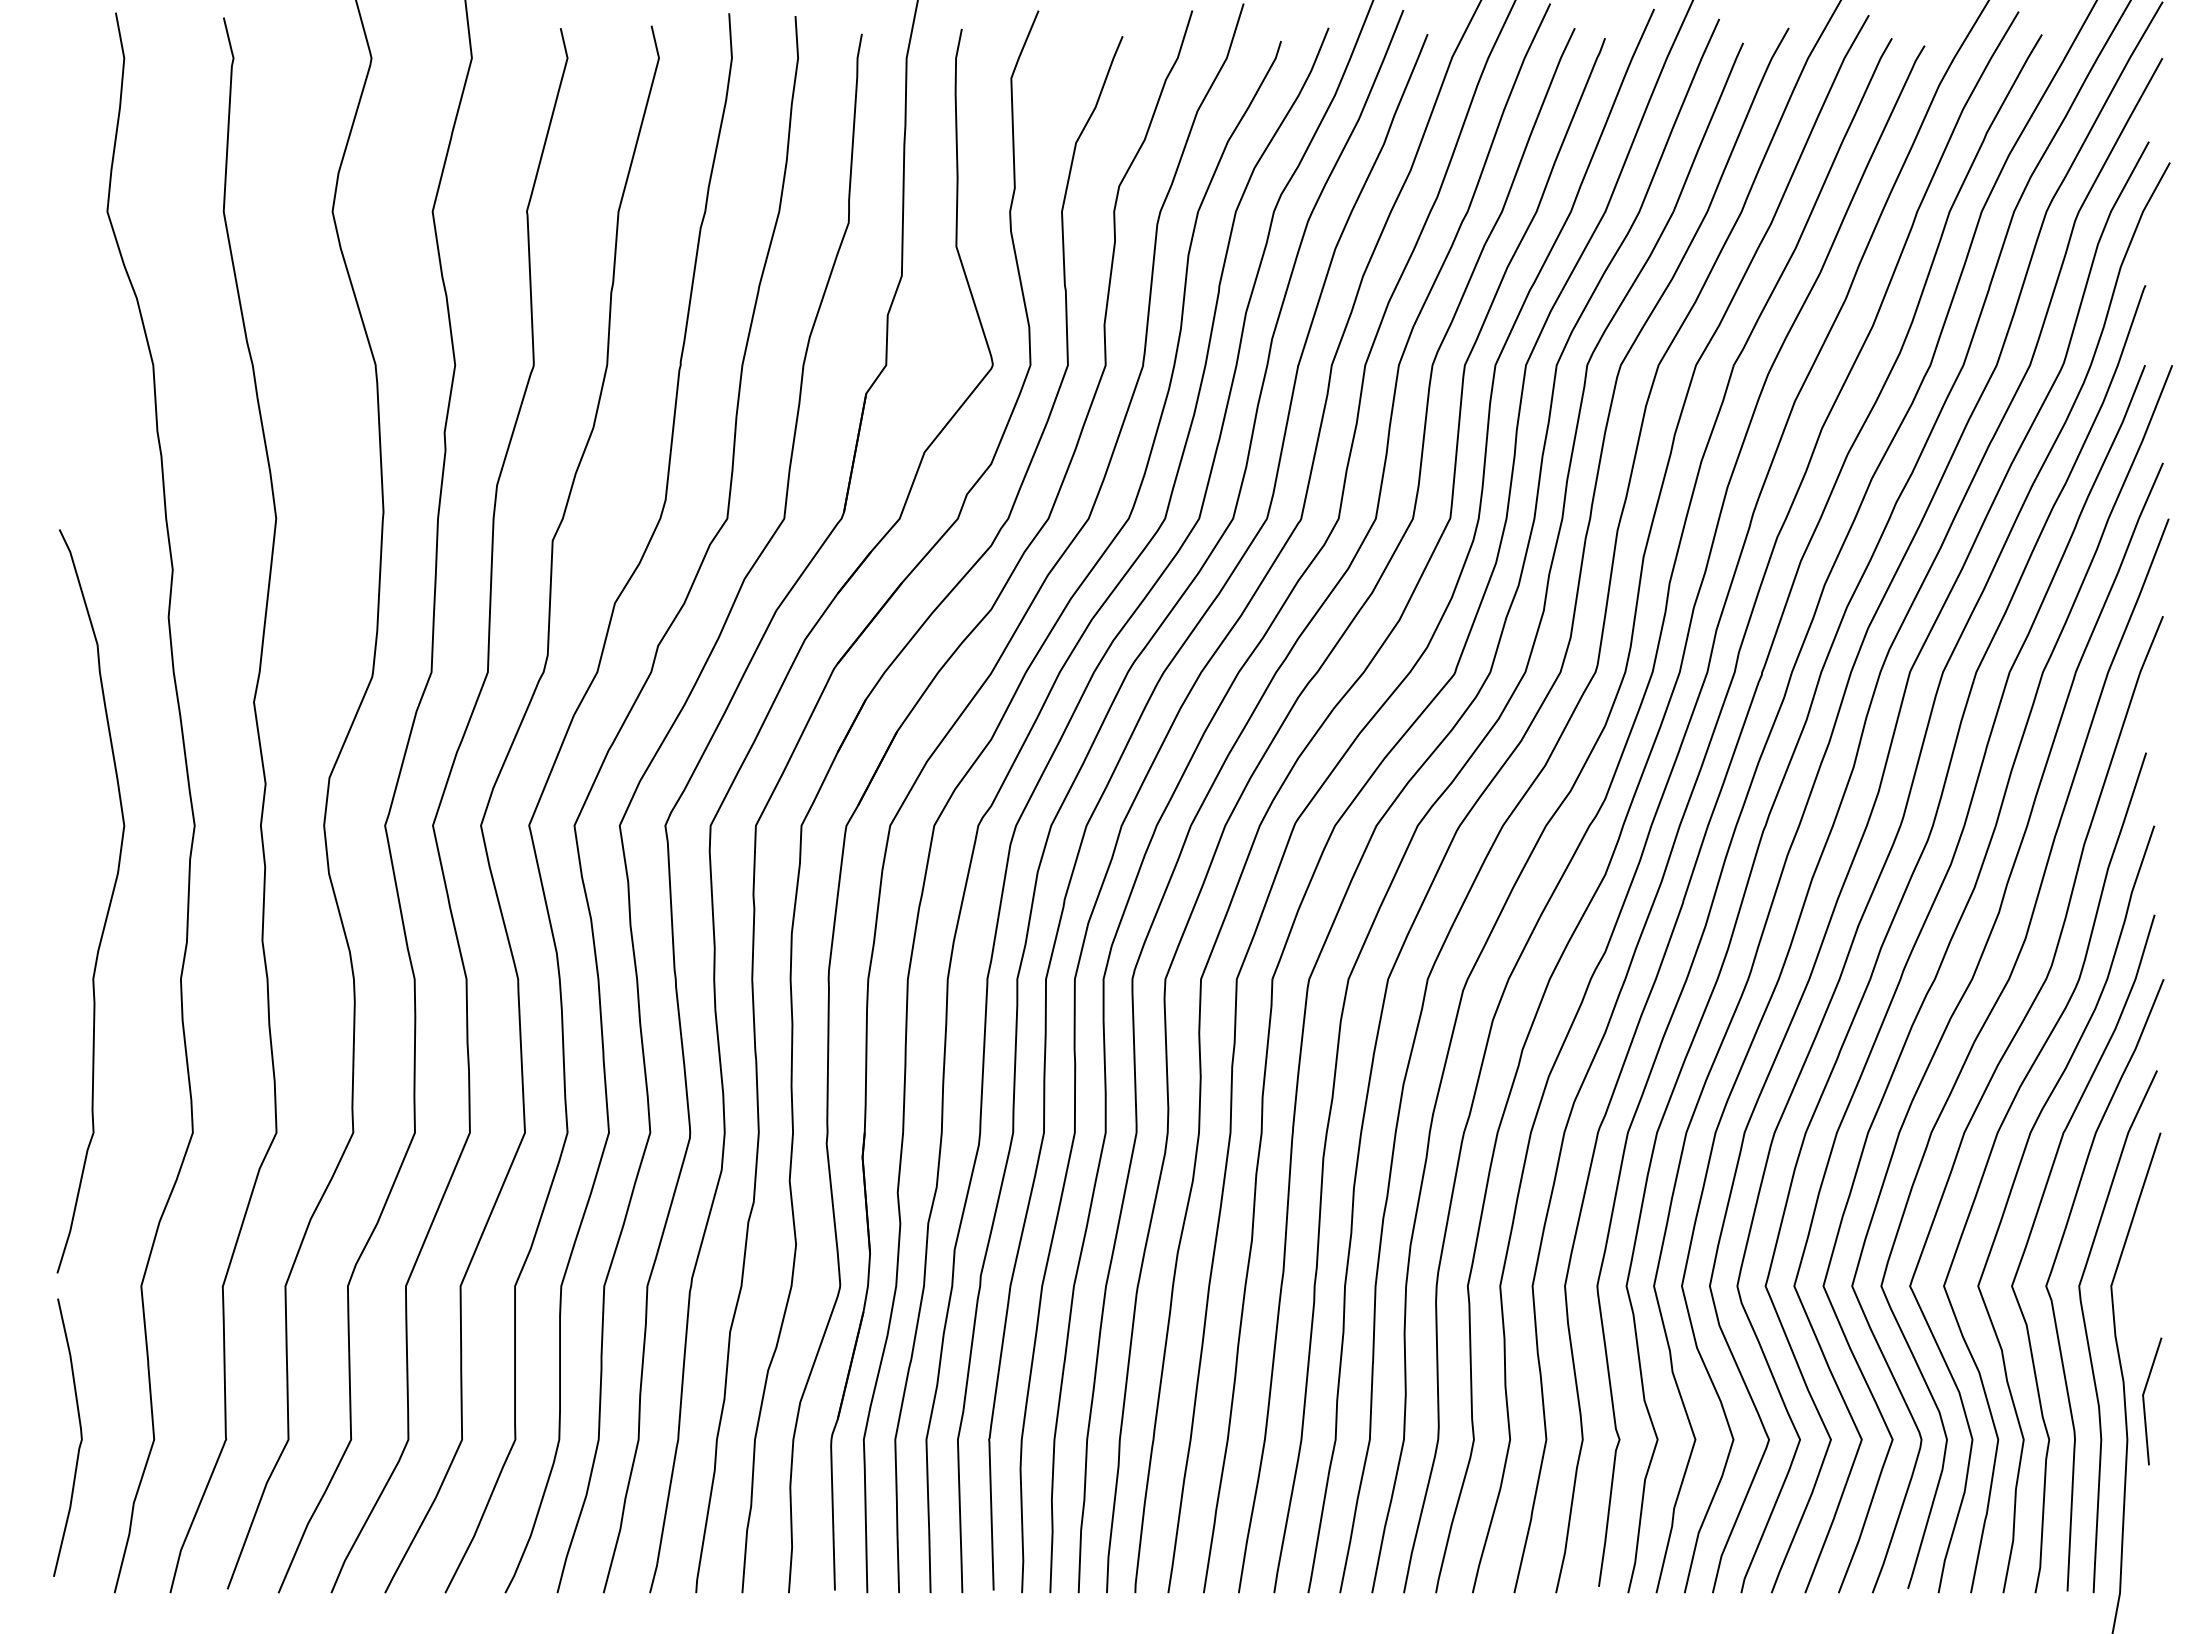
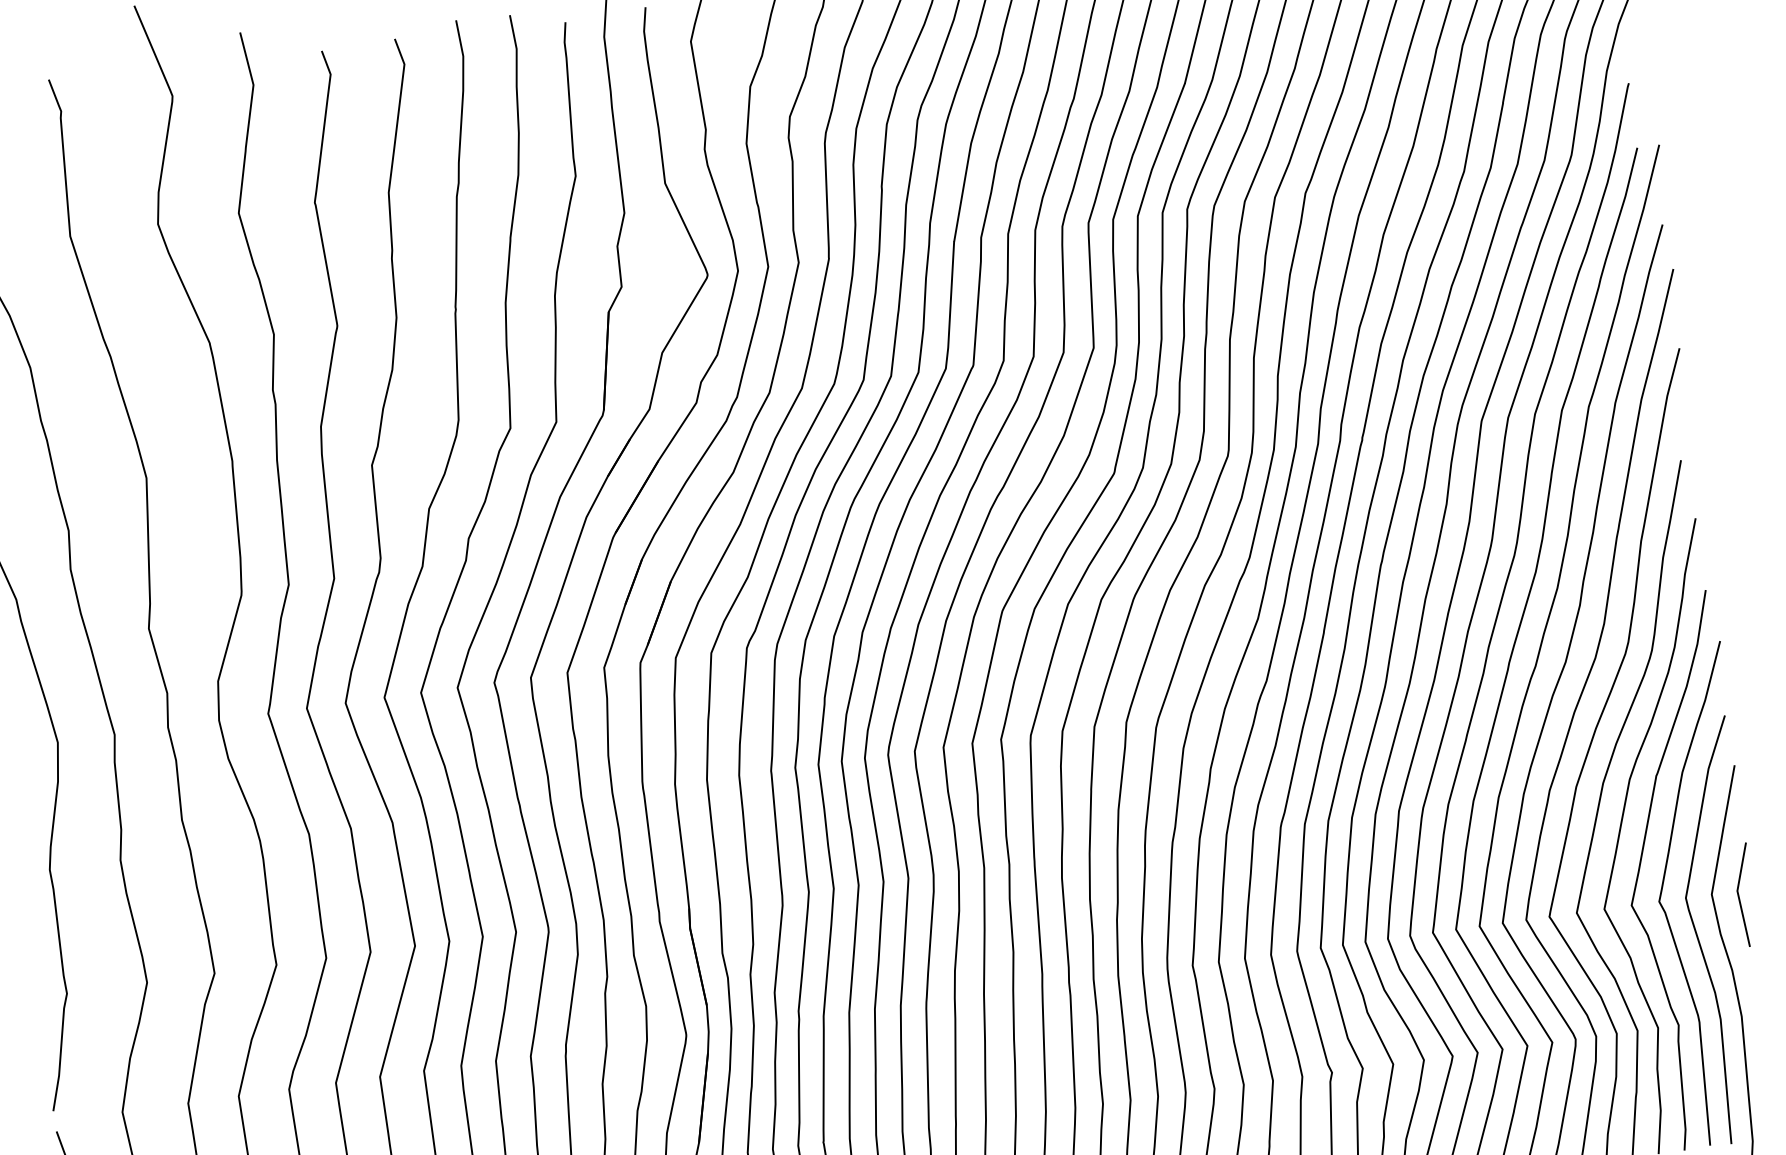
line: (2144, 1401) -> (1739, 895), moved

